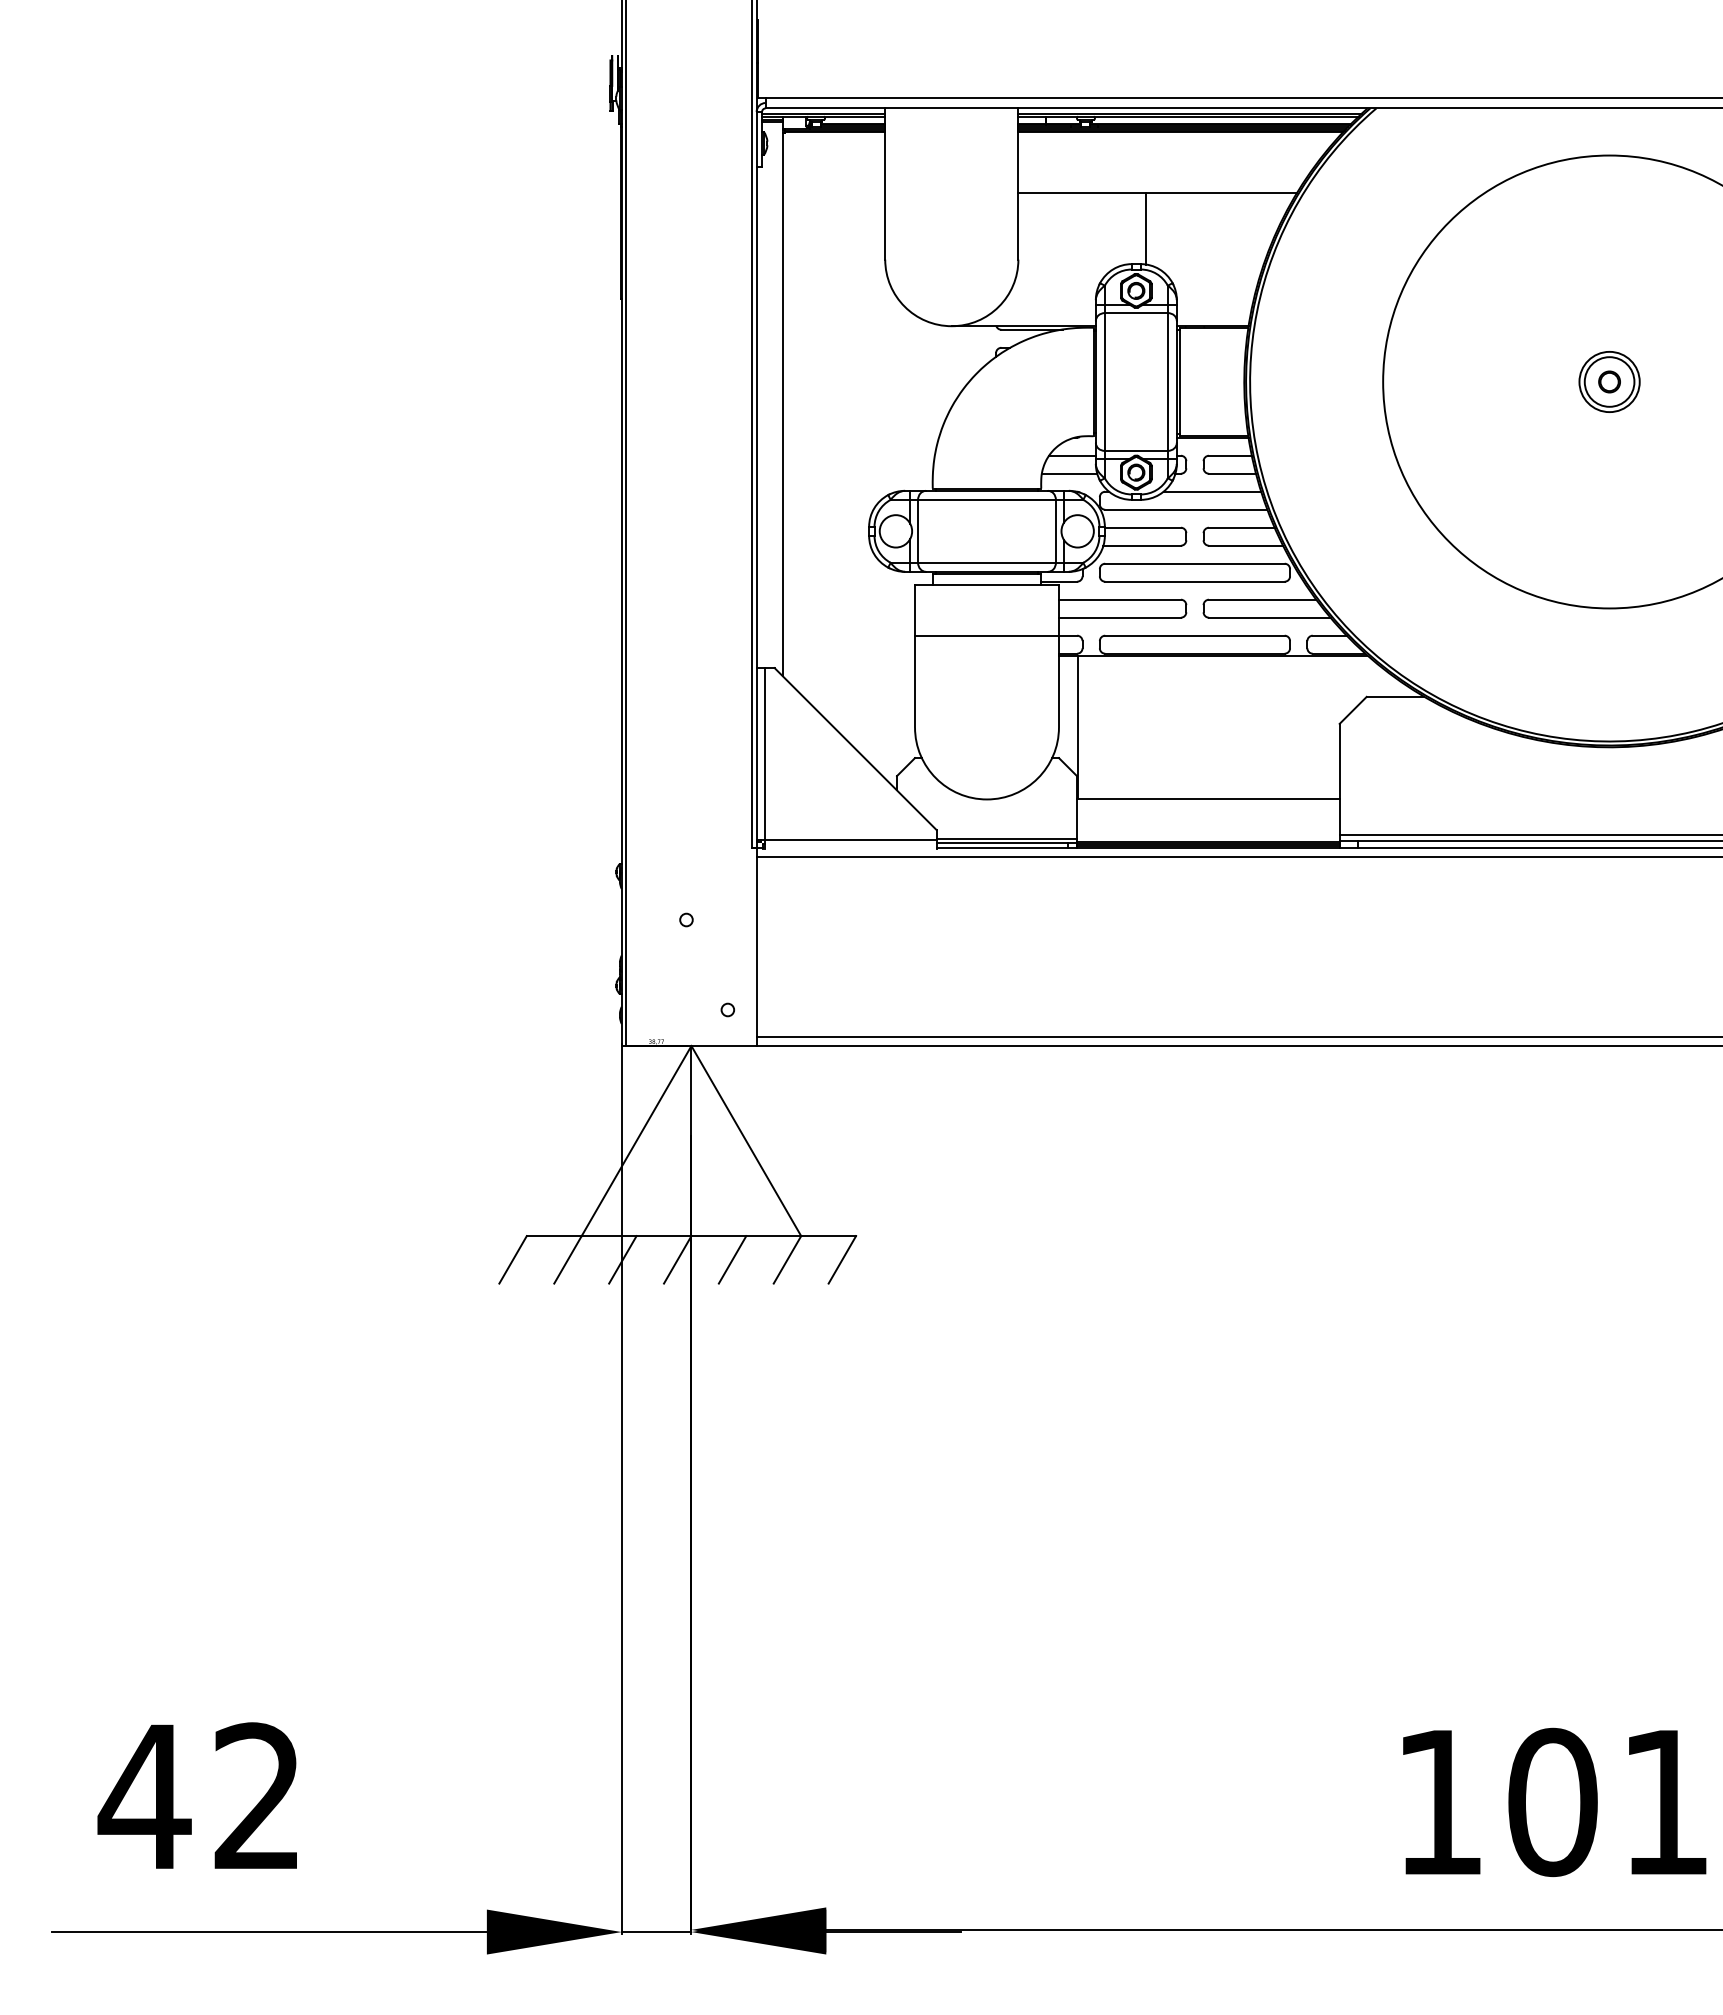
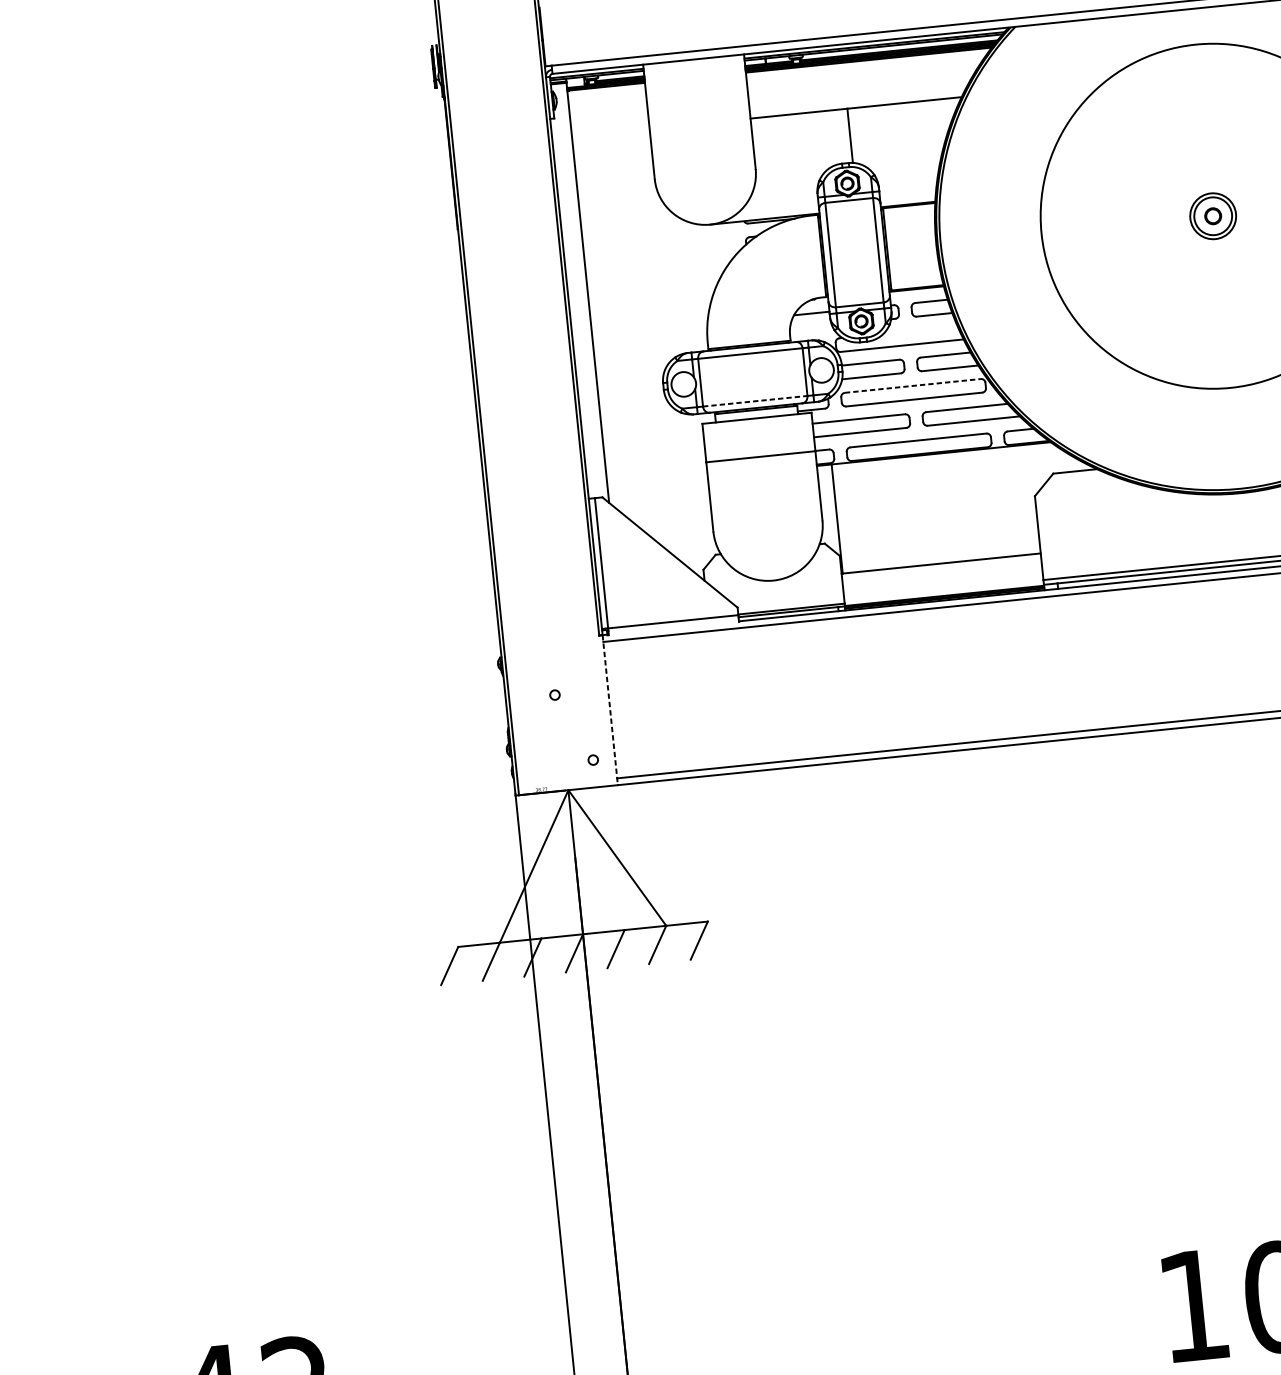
line: (1069, 473) -> (810, 327), removed
line: (1212, 491) -> (920, 329), removed
line: (987, 562) -> (755, 400), solid -> dashed
line: (1194, 563) -> (912, 385), solid -> dashed
line: (756, 947) -> (610, 710), solid -> dashed

